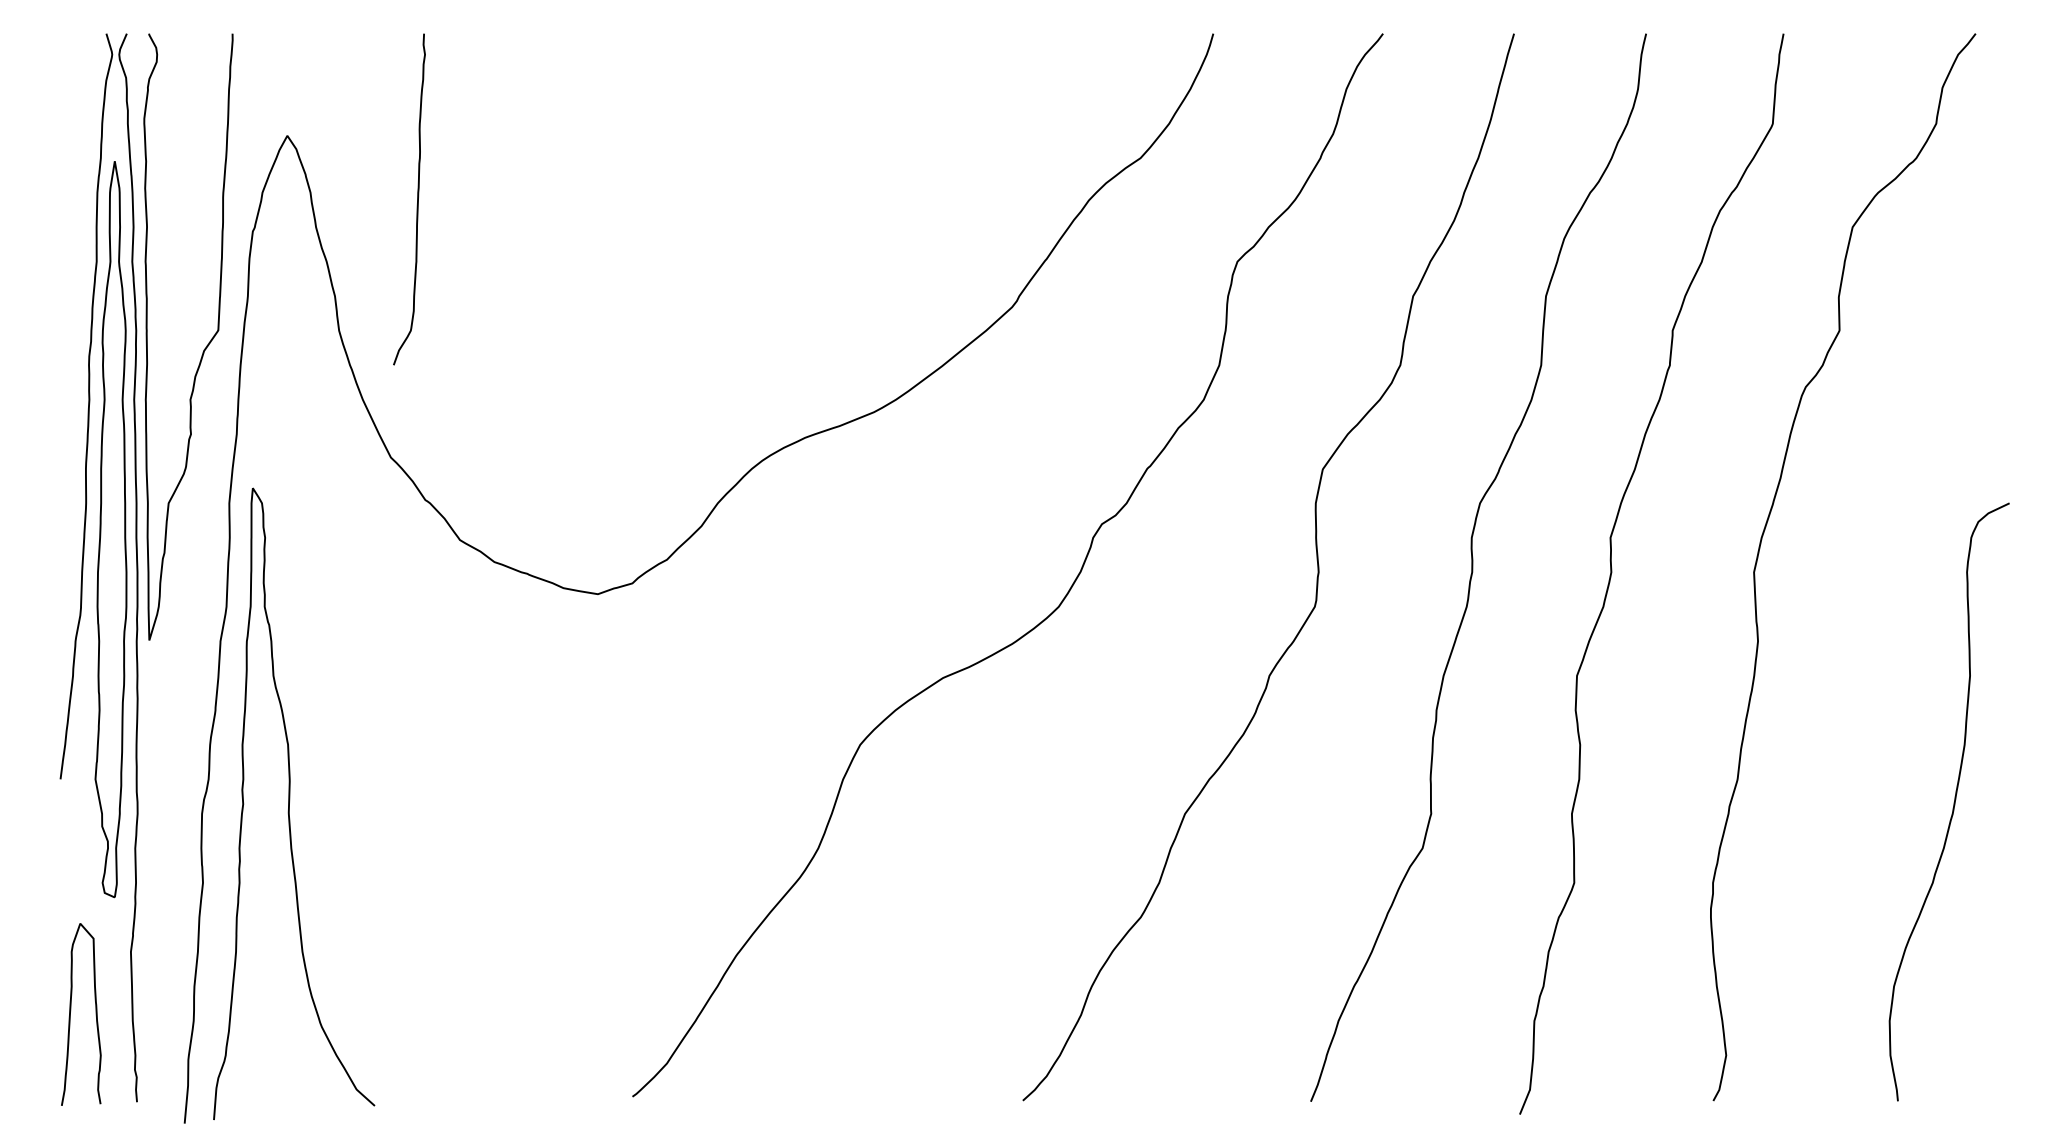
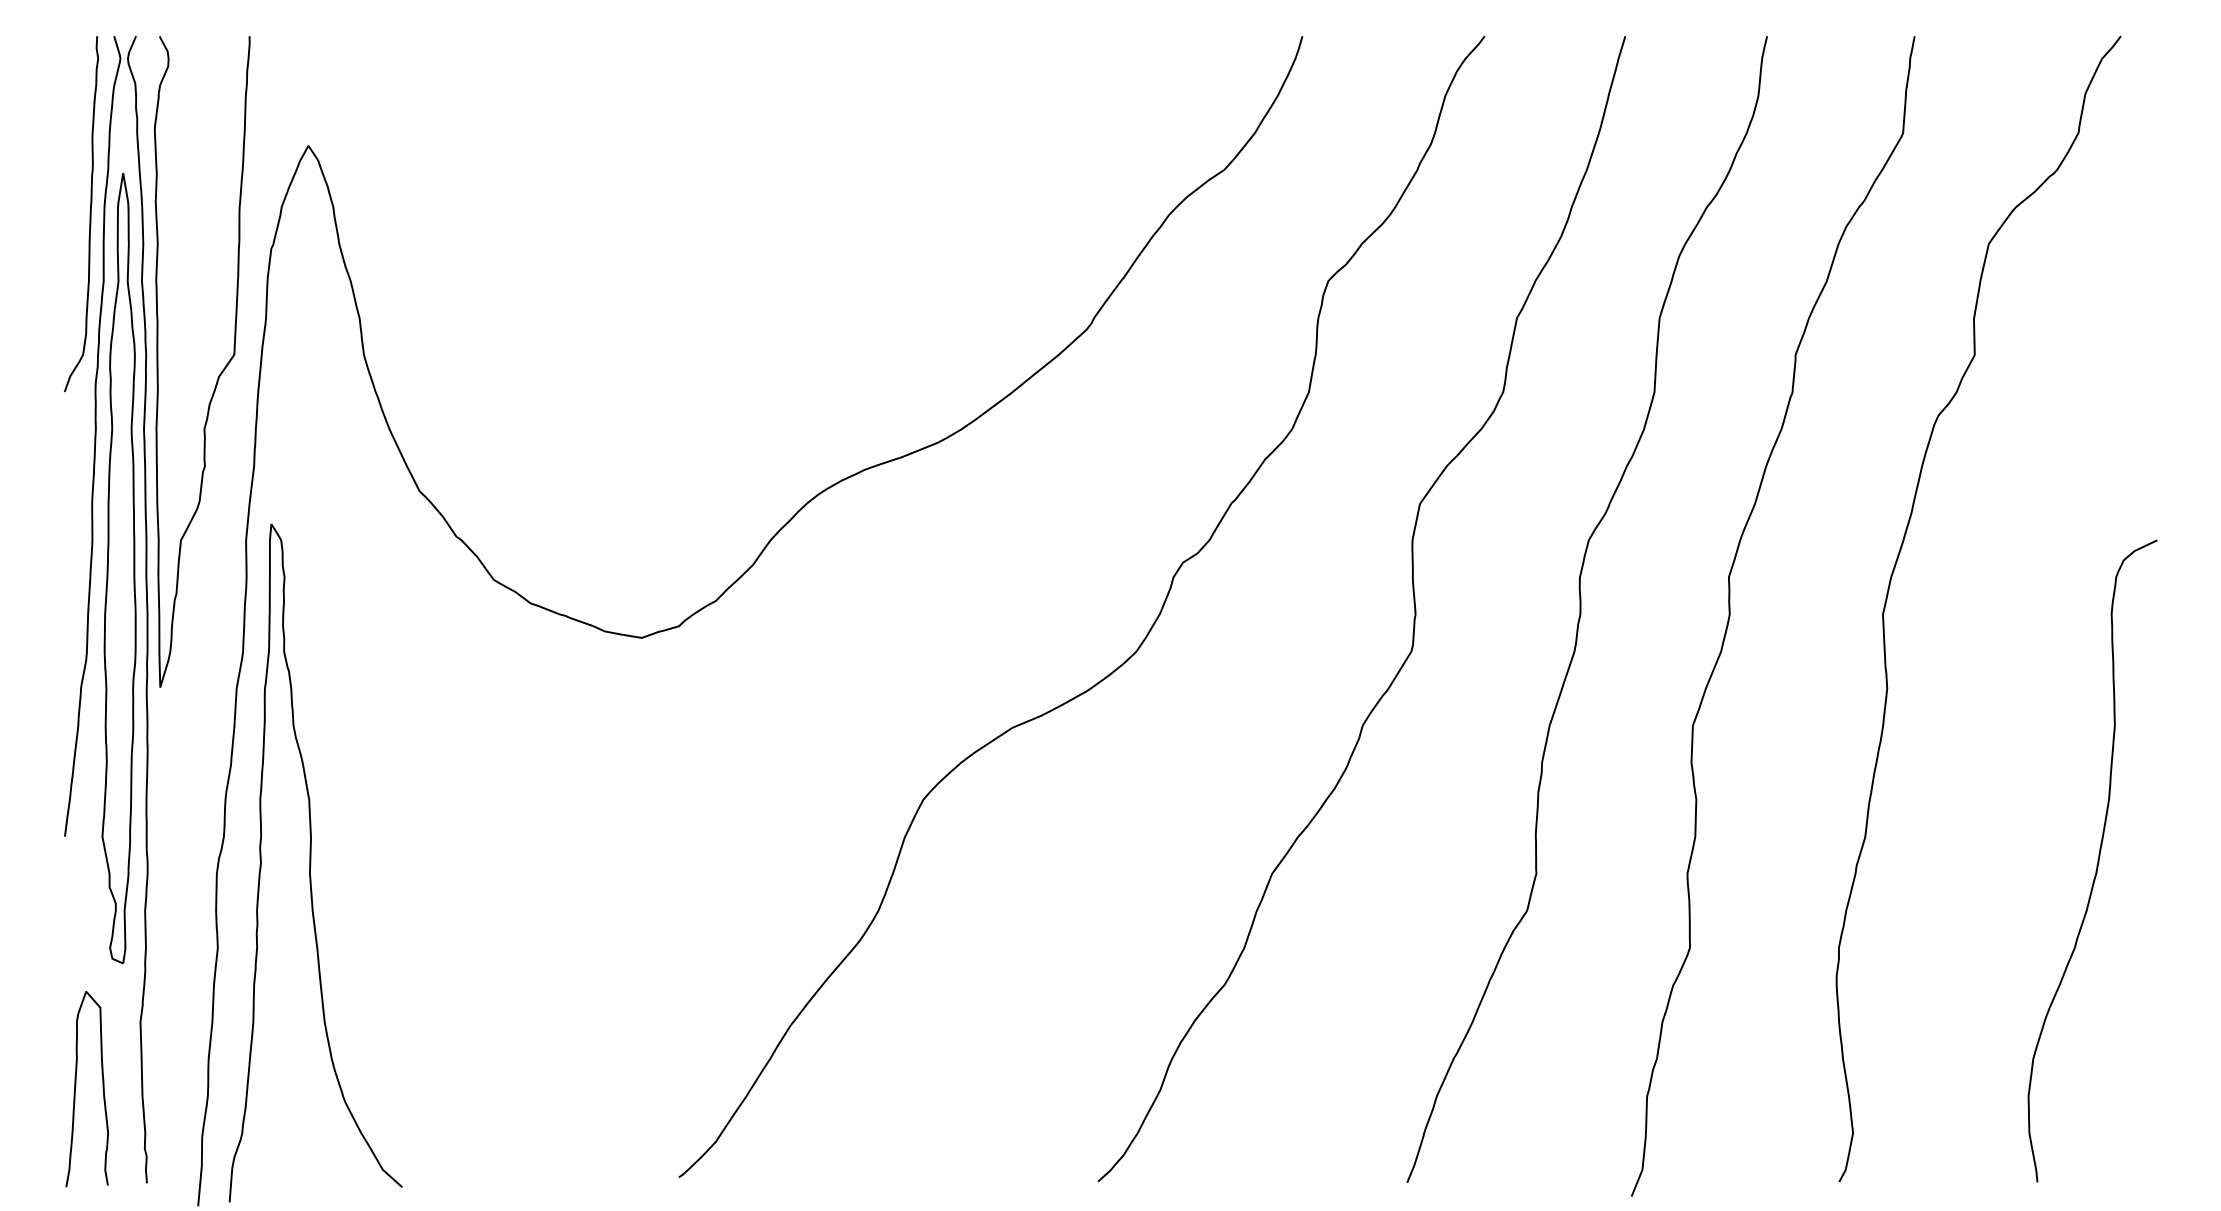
curve: (416, 199) -> (89, 214), moved

